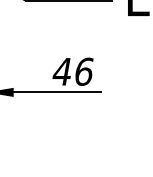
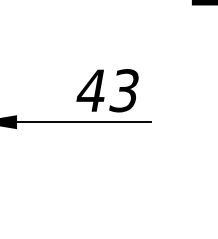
text: (83, 71) -> (123, 90), 46 -> 43

